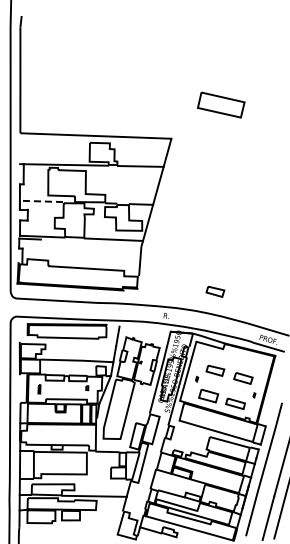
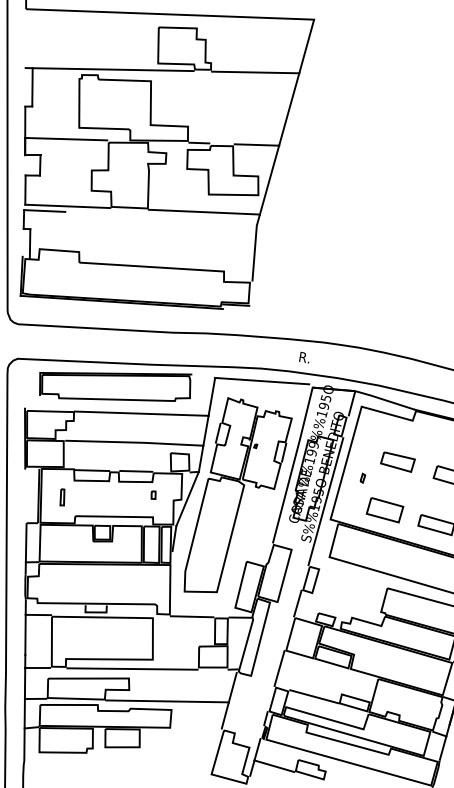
line: (41, 201) -> (66, 139), dashed -> solid
part: (215, 291) -> (398, 310), removed
line: (143, 328) -> (260, 381), added
line: (80, 345) -> (140, 413), added
line: (76, 478) -> (133, 667), added

